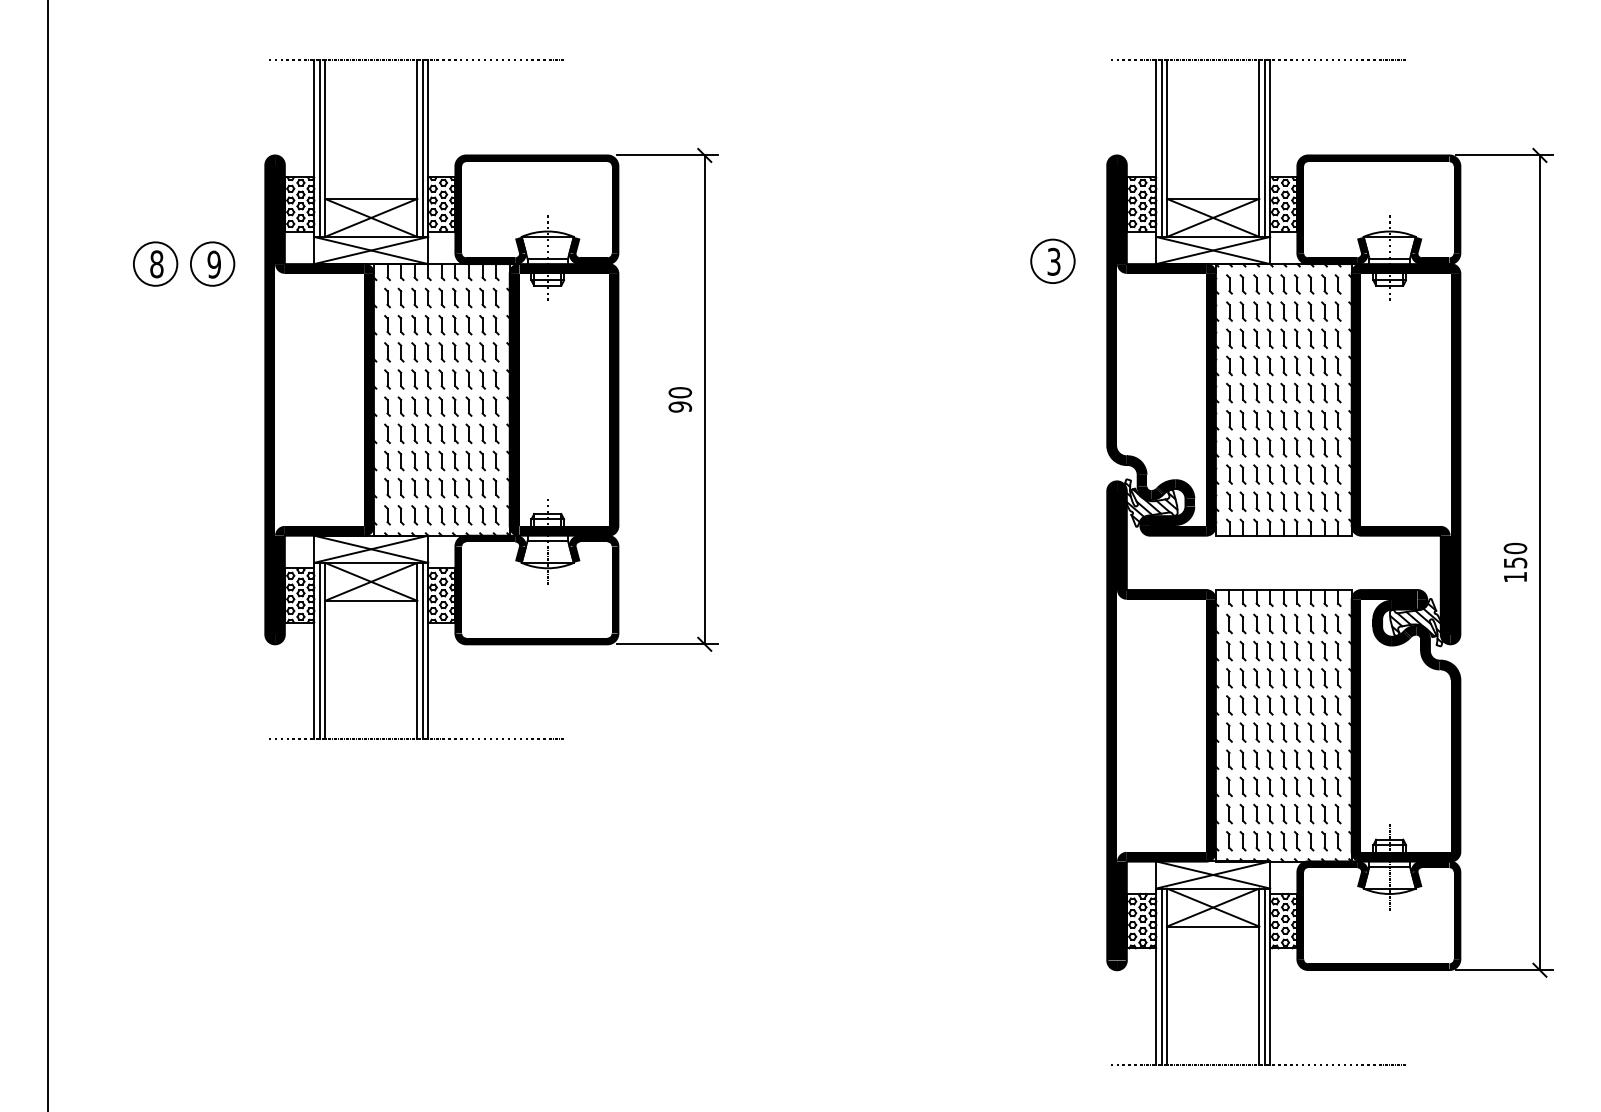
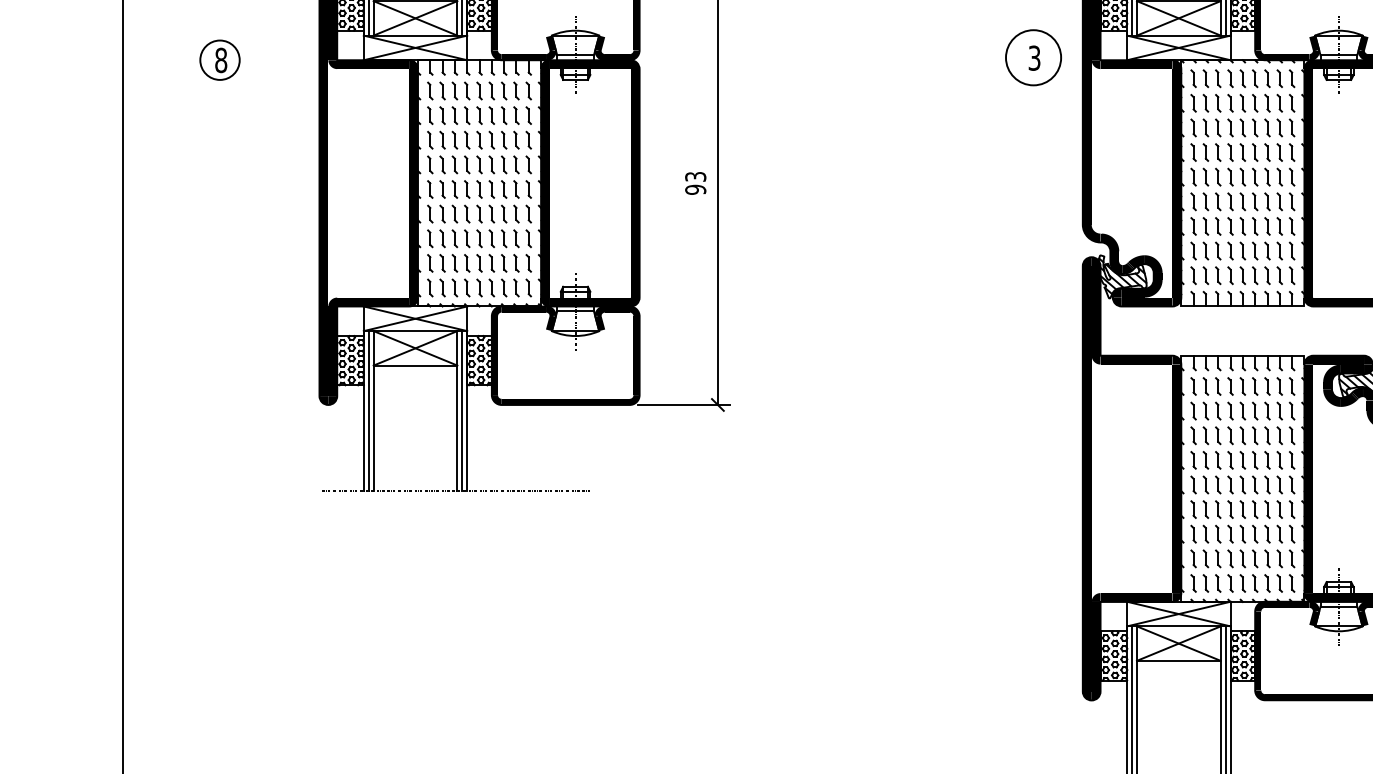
circle: (1052, 261) -> (1033, 57), size x1.4
part: (212, 263) -> (271, 59), removed
text: (680, 392) -> (695, 176), 90 -> 93

